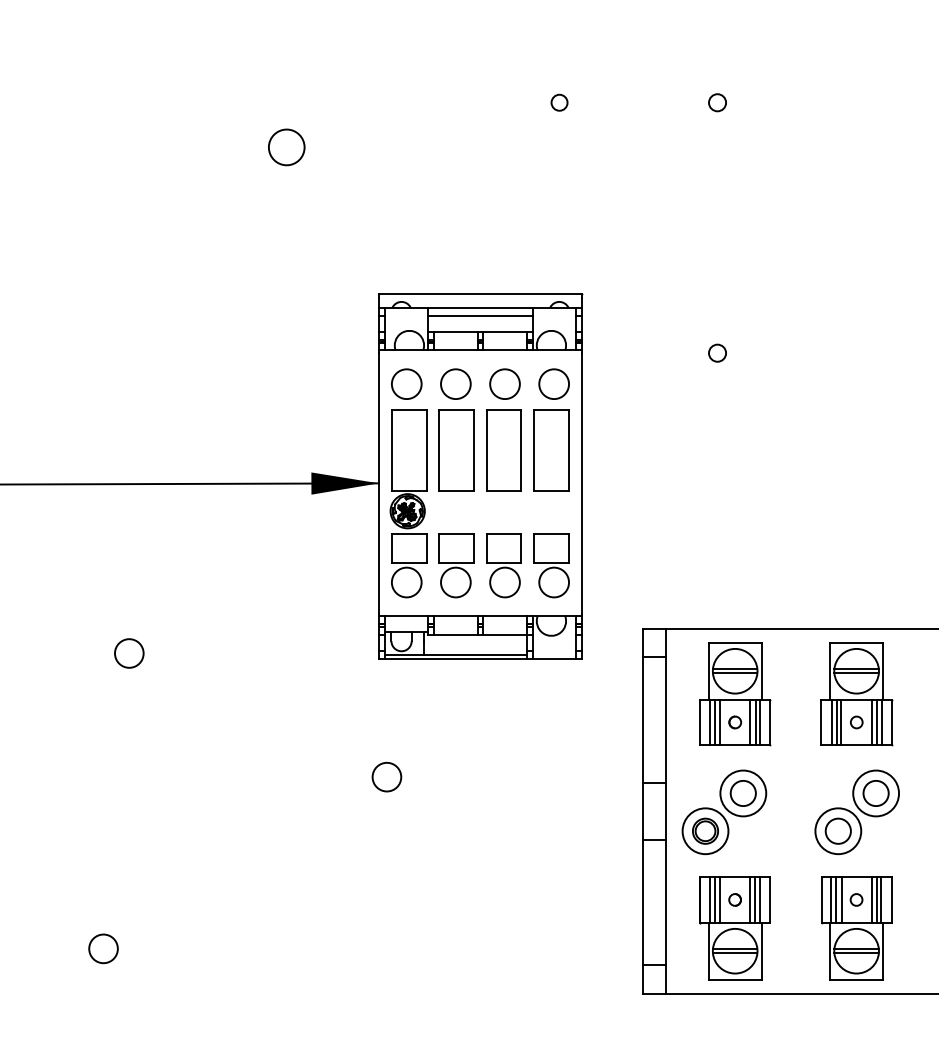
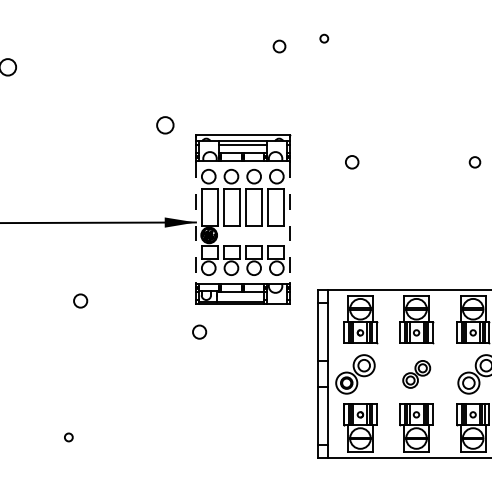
circle: (557, 102) -> (278, 46), size x1.6
circle: (717, 102) -> (324, 38), moved
circle: (287, 147) -> (165, 125), moved
circle: (717, 353) -> (352, 162), size x1.6
line: (378, 483) -> (195, 222), solid -> dashed
line: (581, 483) -> (289, 222), solid -> dashed
circle: (386, 775) -> (199, 331), moved
part: (856, 812) -> (416, 374), size x0.7
circle: (103, 948) -> (68, 437), size x0.6

